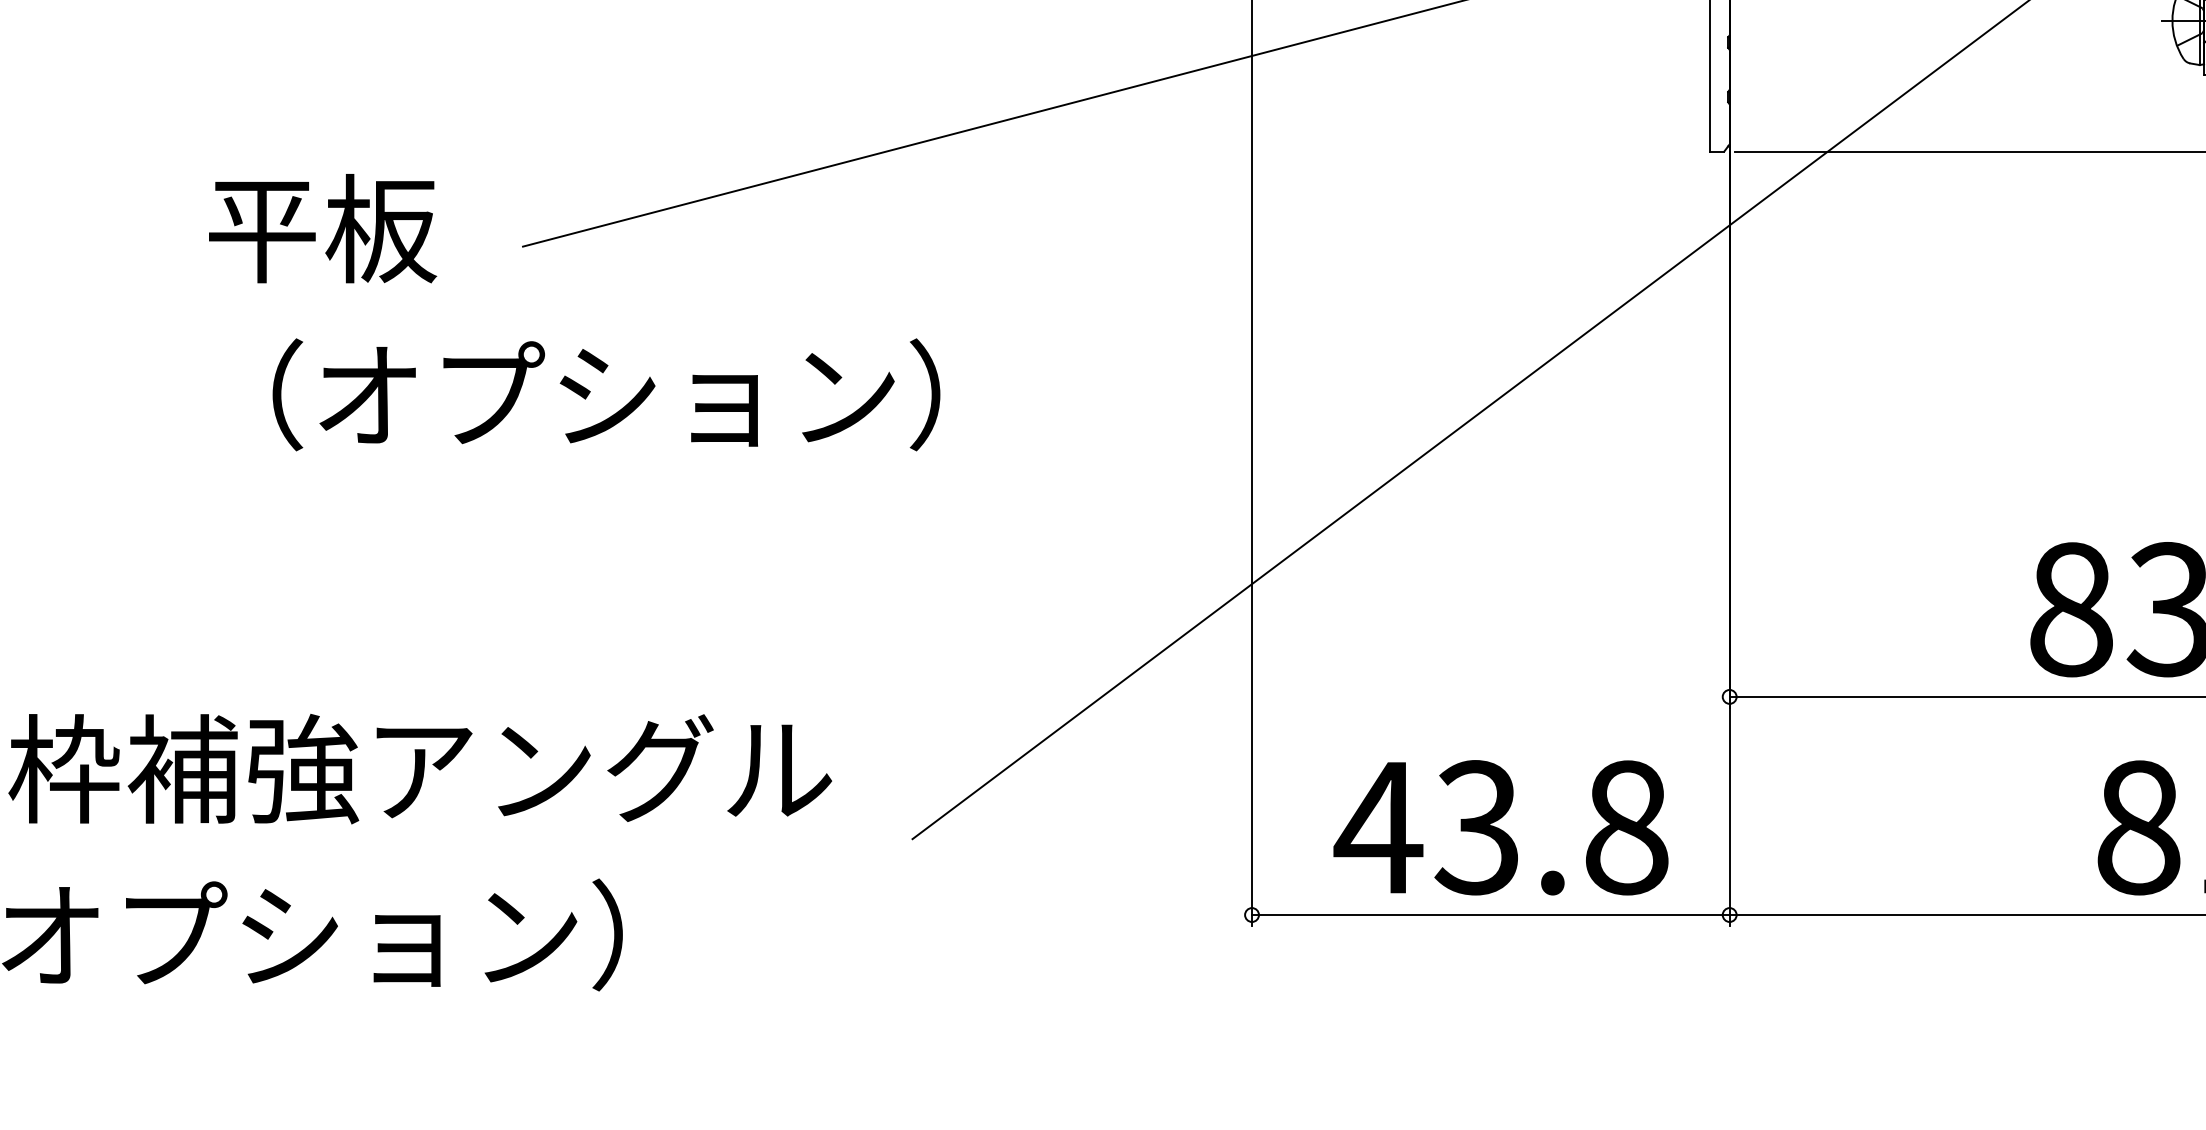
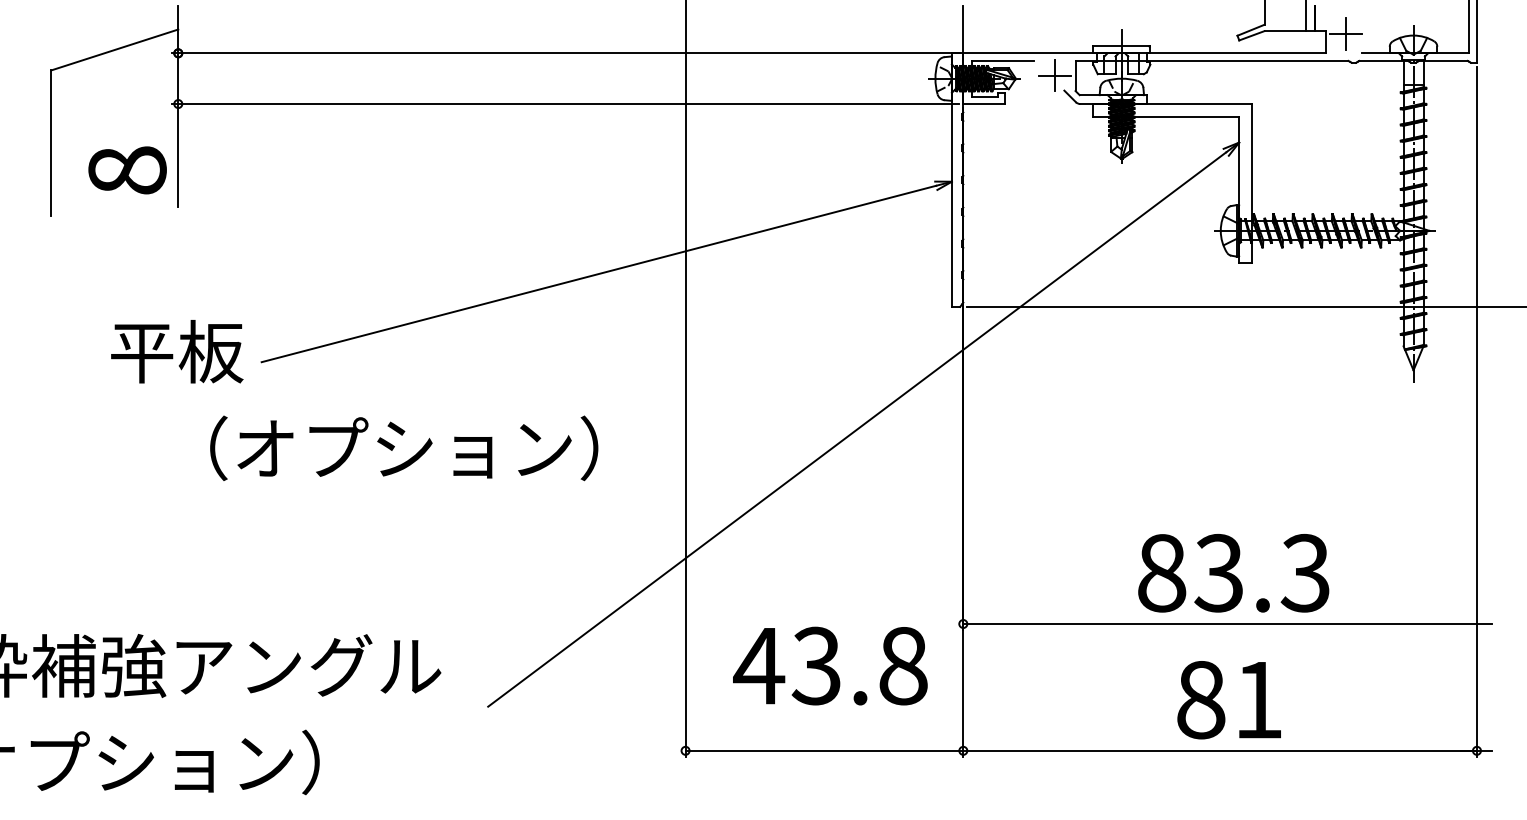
text: (323, 228) -> (177, 351), moved
text: (606, 395) -> (404, 448), moved
text: (1501, 826) -> (830, 665), moved

